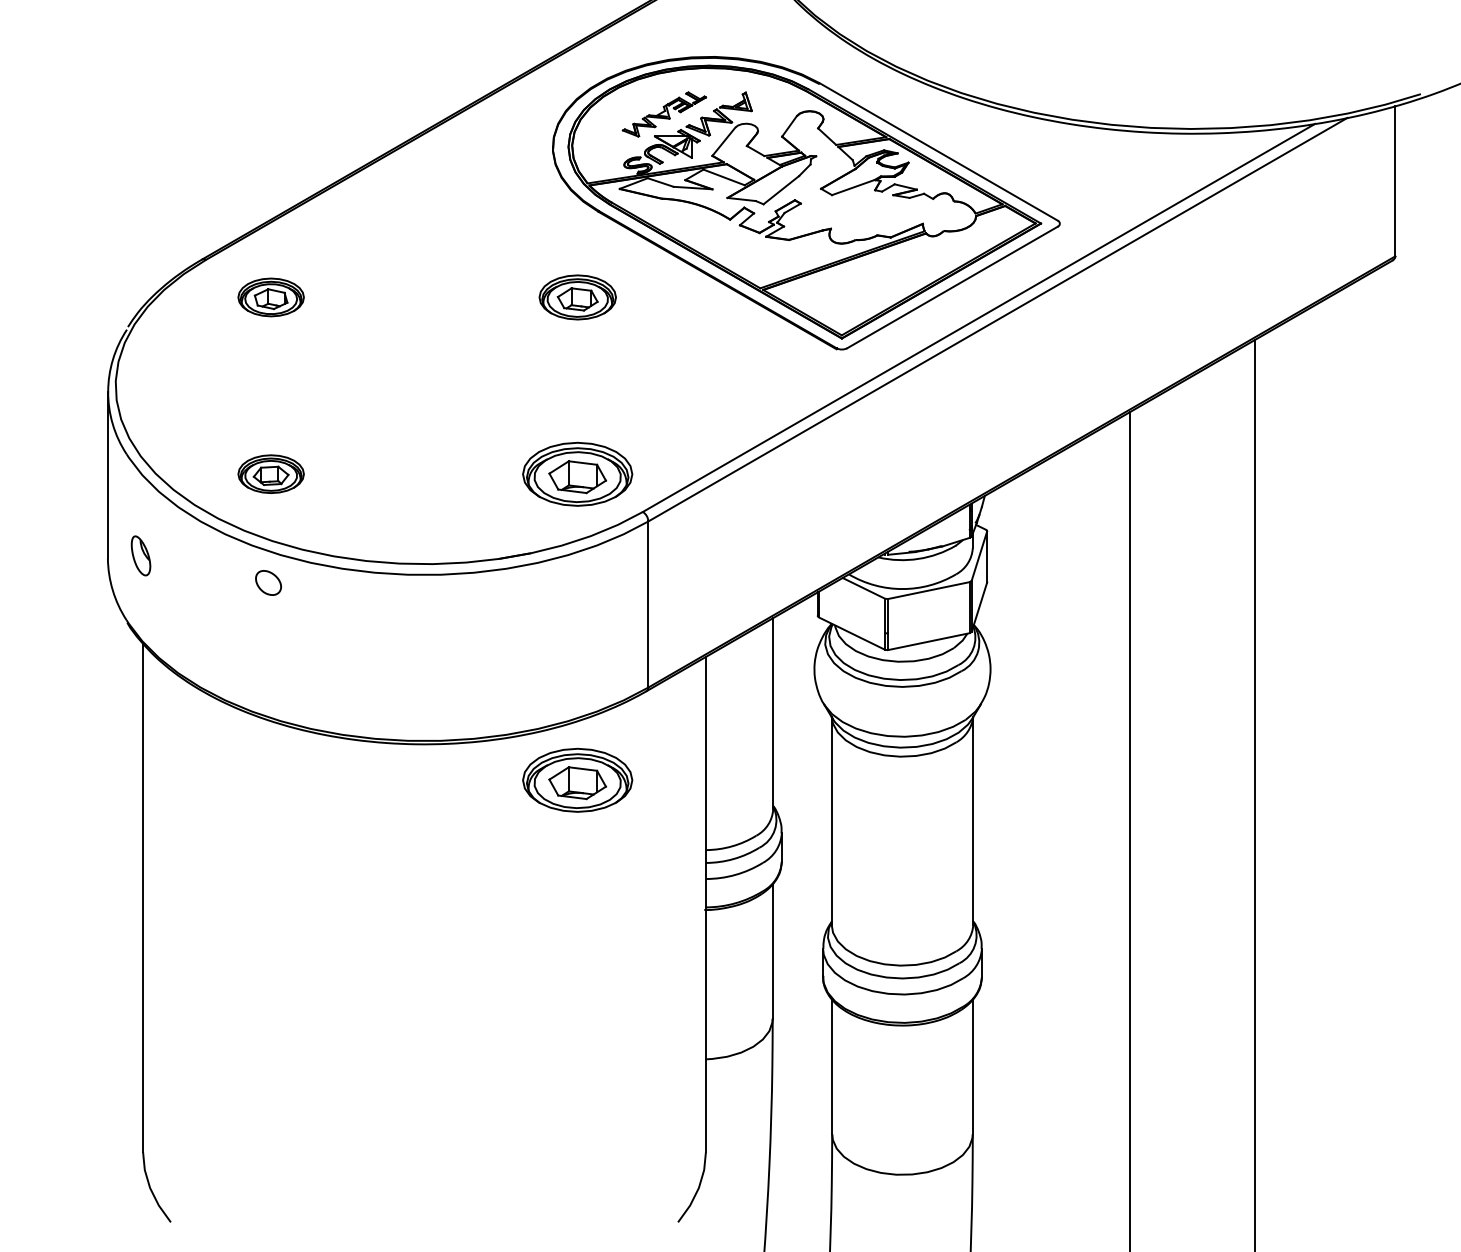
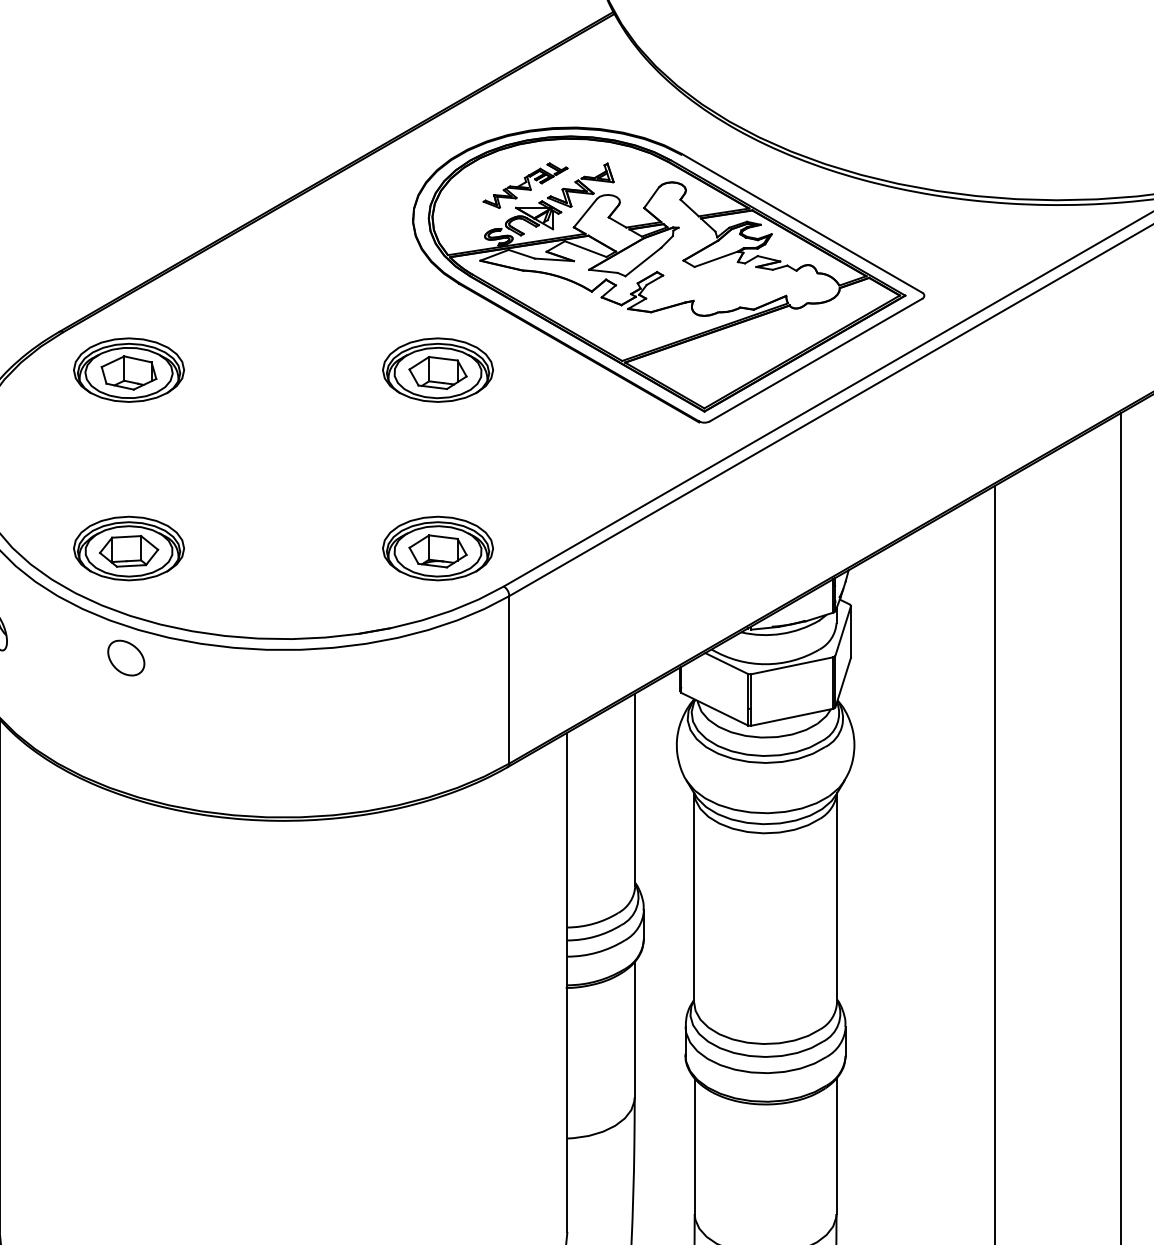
part: (270, 297) -> (128, 370), size x1.67
part: (577, 297) -> (437, 370), size x1.43
part: (270, 473) -> (128, 547), size x1.67
part: (268, 582) -> (126, 657), size x1.43
part: (577, 779) -> (437, 856), removed

